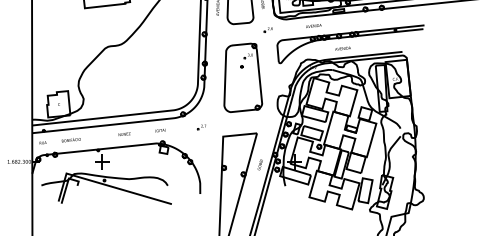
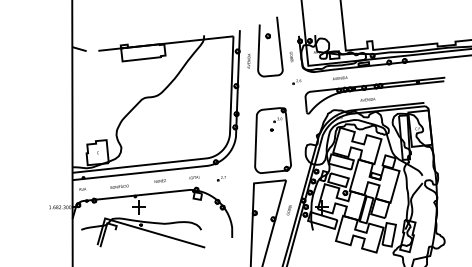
part: (242, 77) -> (272, 140), moved
part: (201, 127) -> (221, 178), moved
text: (71, 139) -> (119, 186), moved

